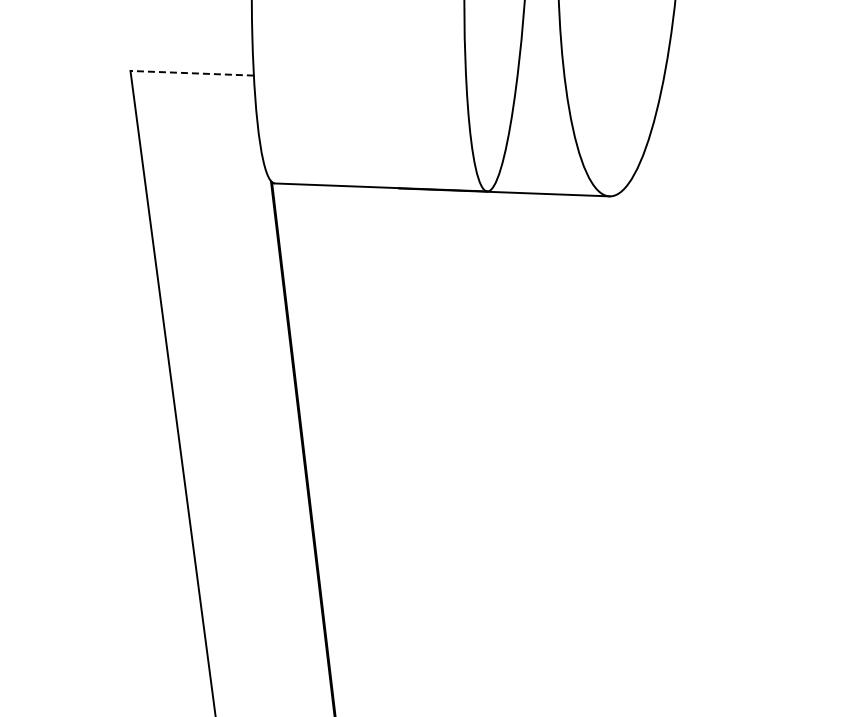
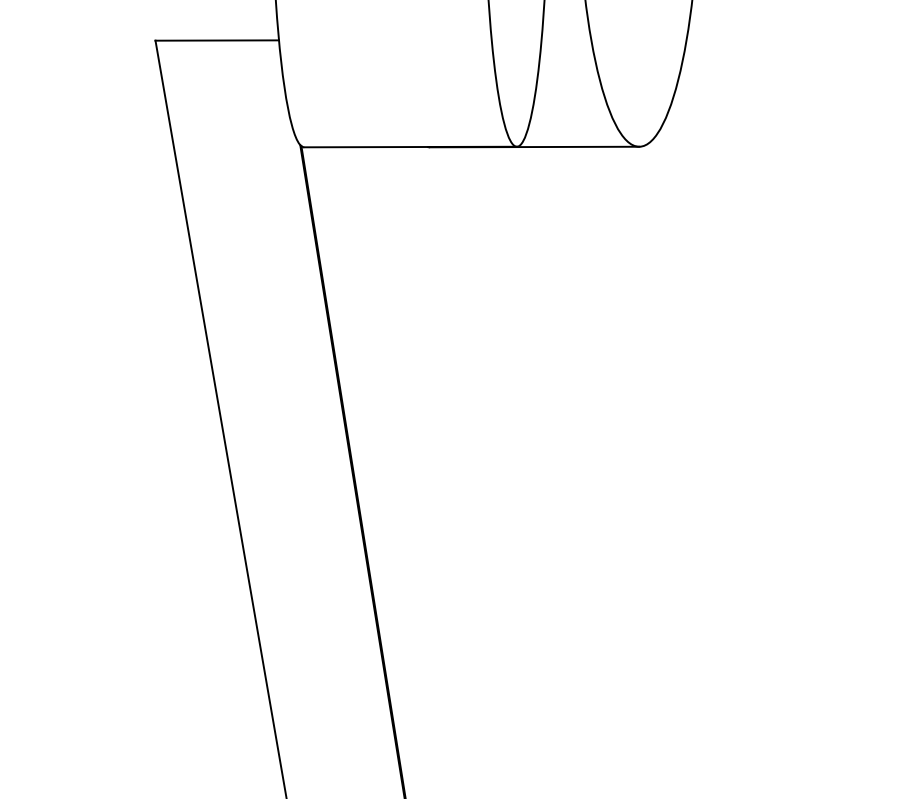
line: (192, 73) -> (217, 40), dashed -> solid

